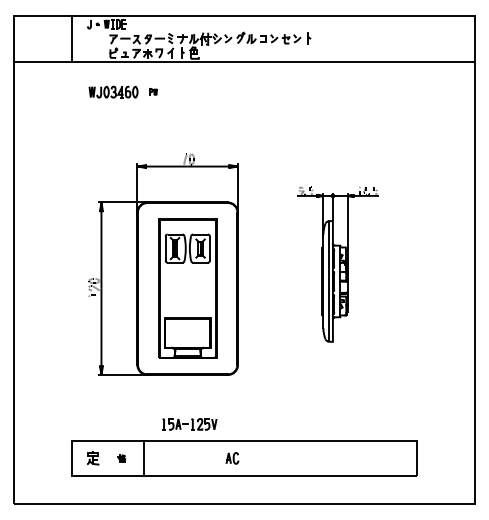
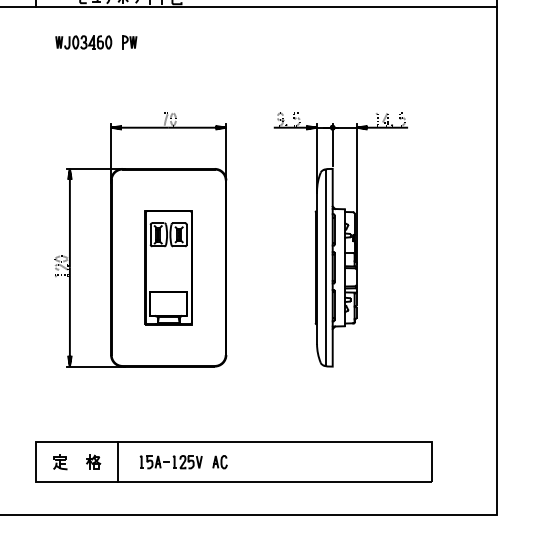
part: (153, 91) -> (129, 41), size x1.67
part: (337, 264) -> (340, 239), size x1.43
part: (187, 288) -> (168, 267), size x0.71
part: (189, 424) -> (170, 462), moved
part: (121, 458) -> (92, 462), size x1.67

